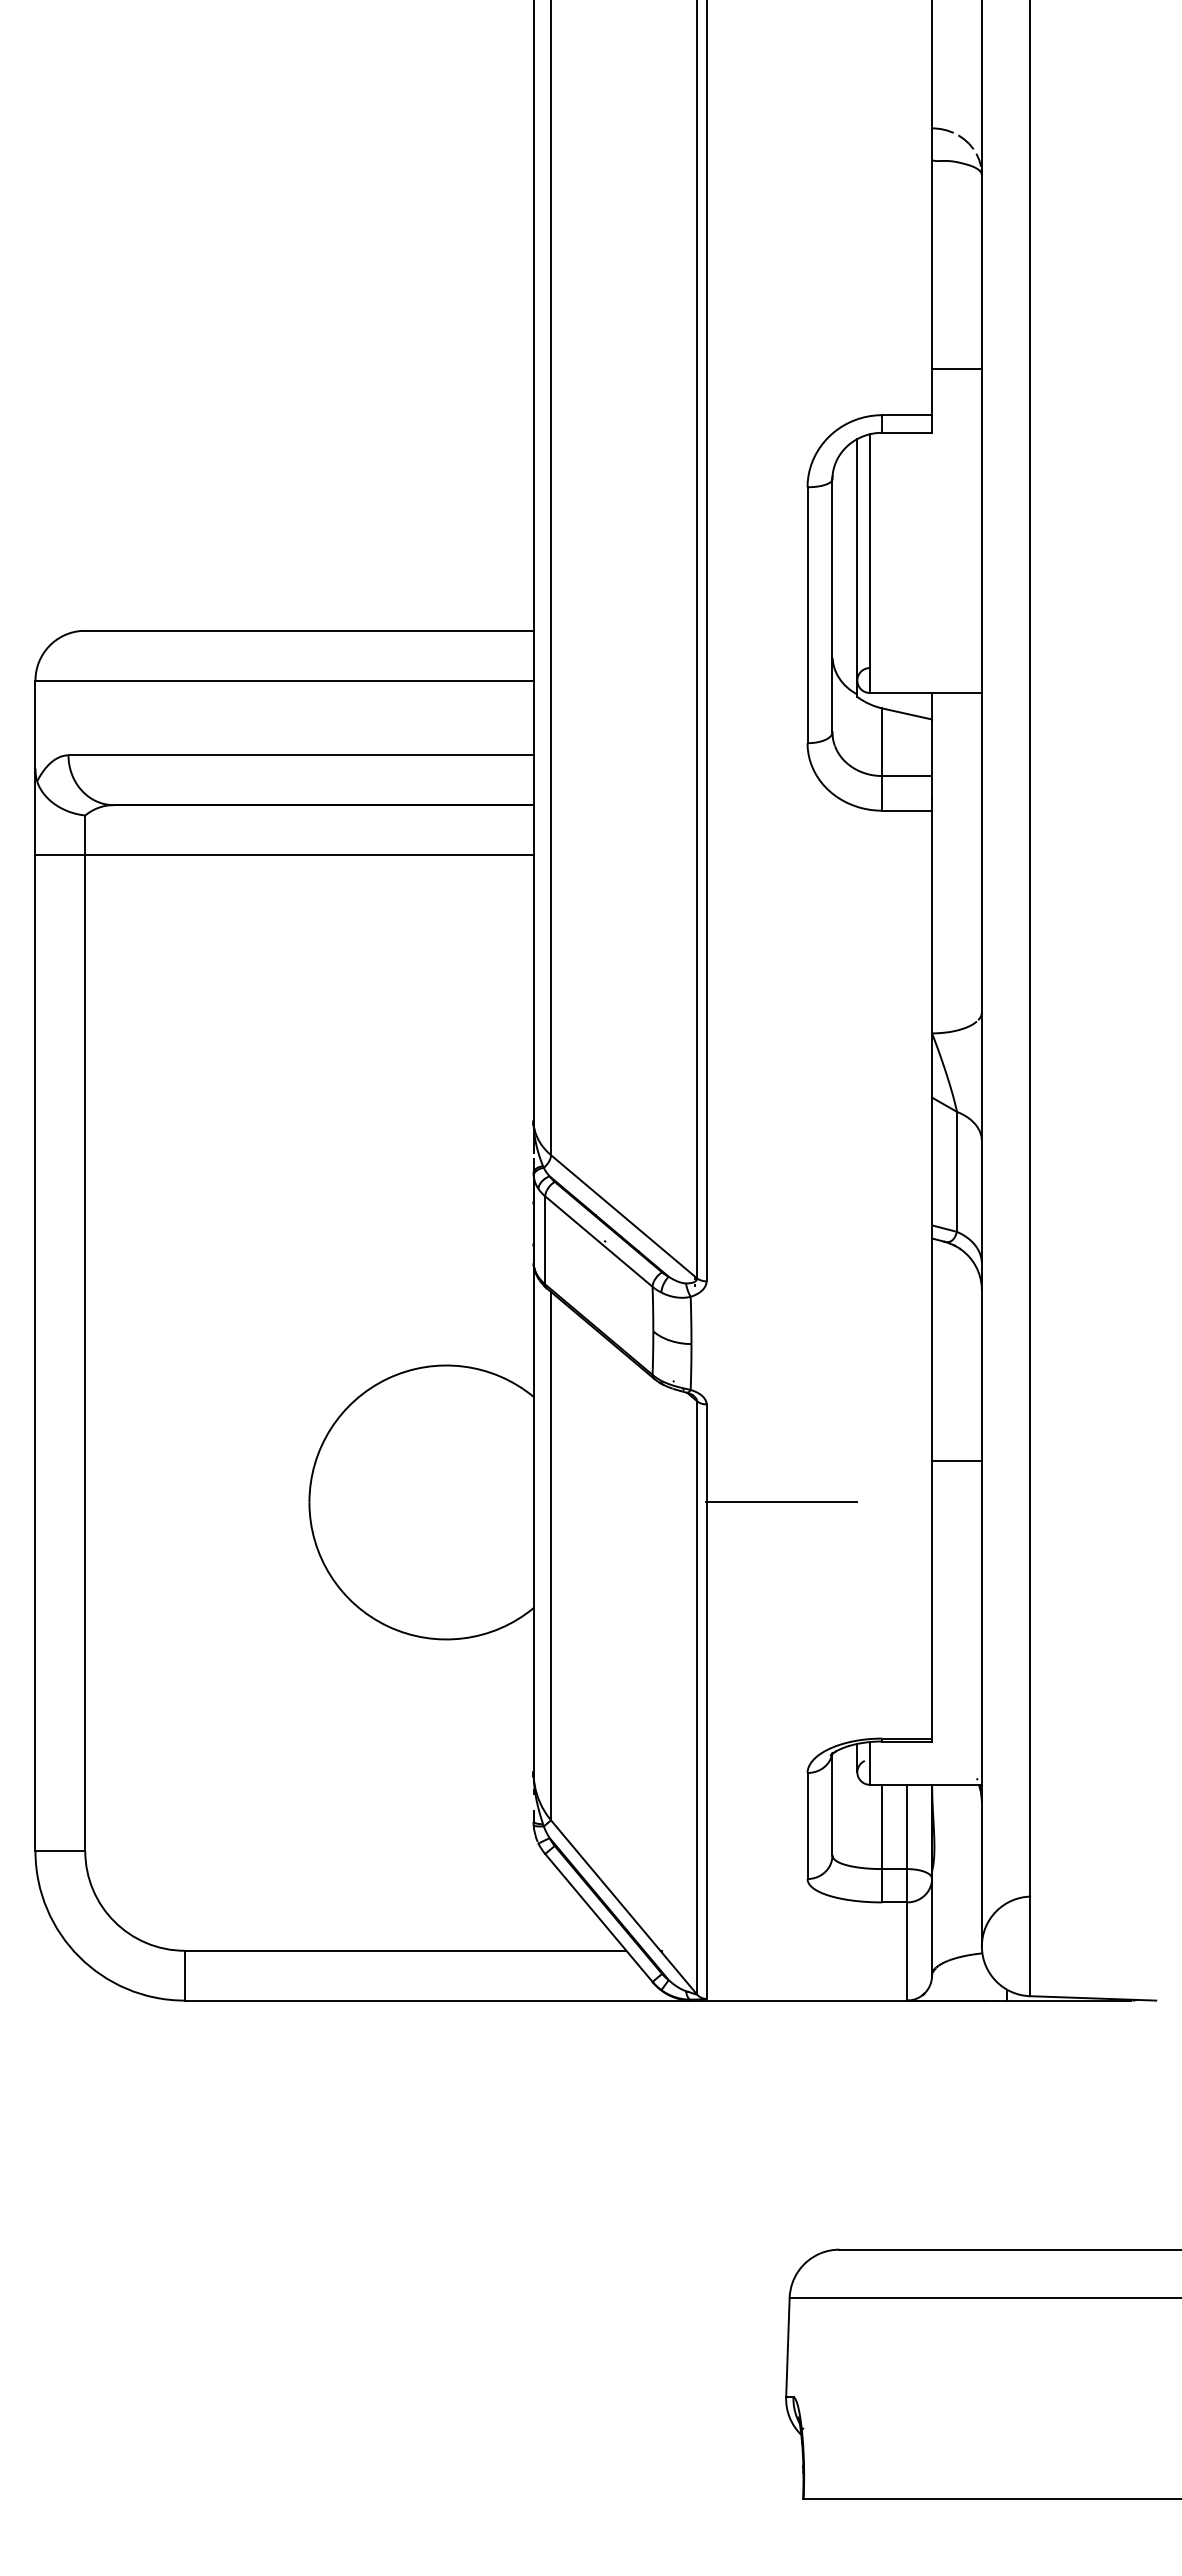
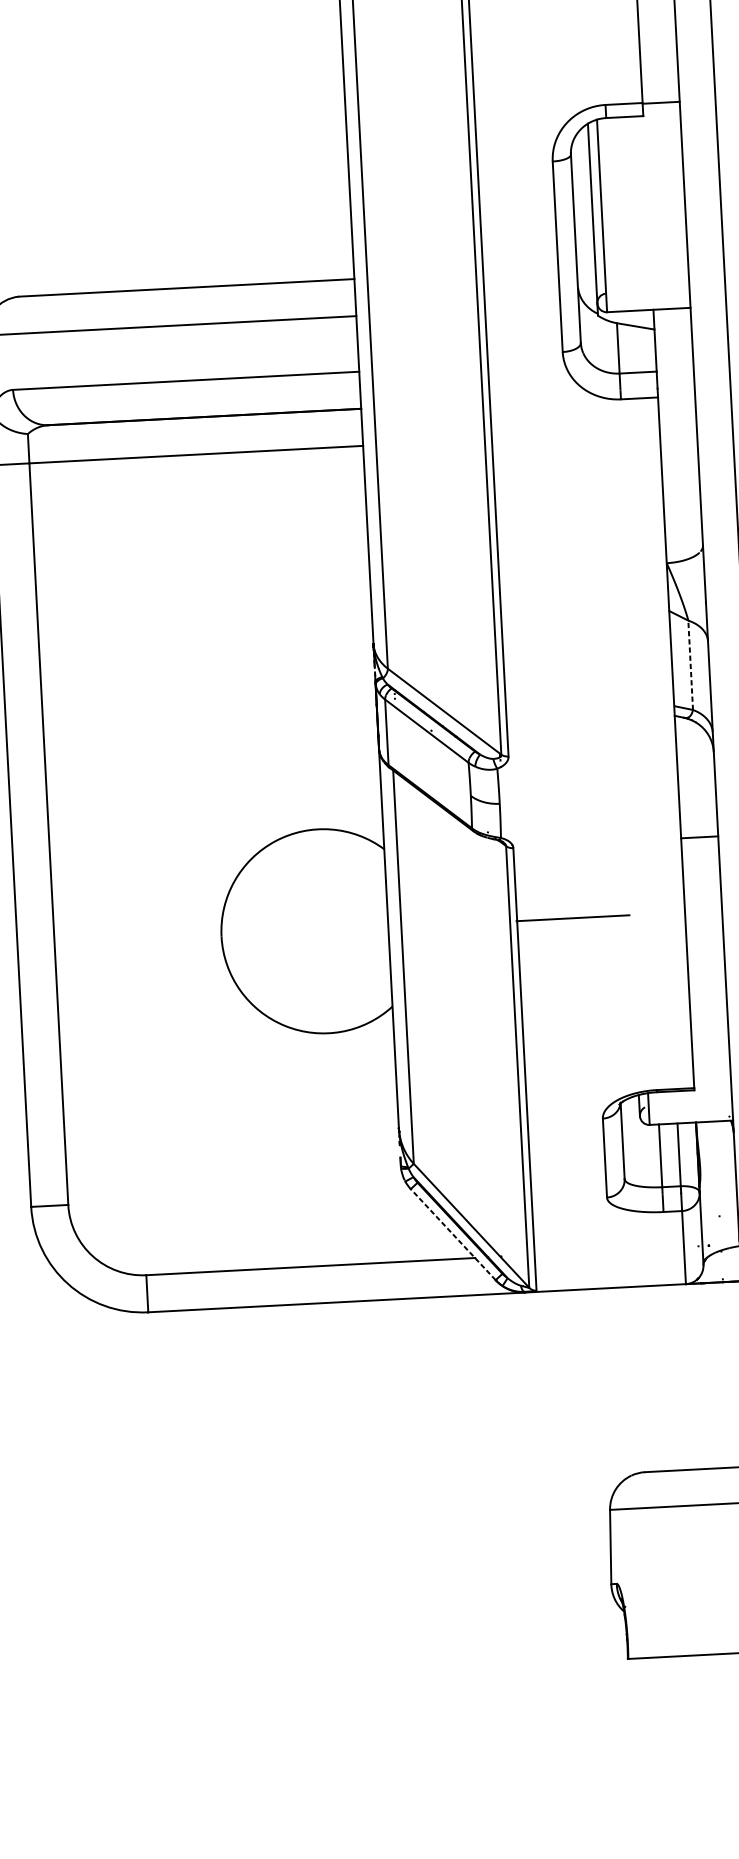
line: (956, 369) -> (660, 103), moved
line: (956, 1171) -> (690, 665), solid -> dashed
line: (956, 1460) -> (699, 836), moved
line: (598, 1917) -> (452, 1234), solid -> dashed

